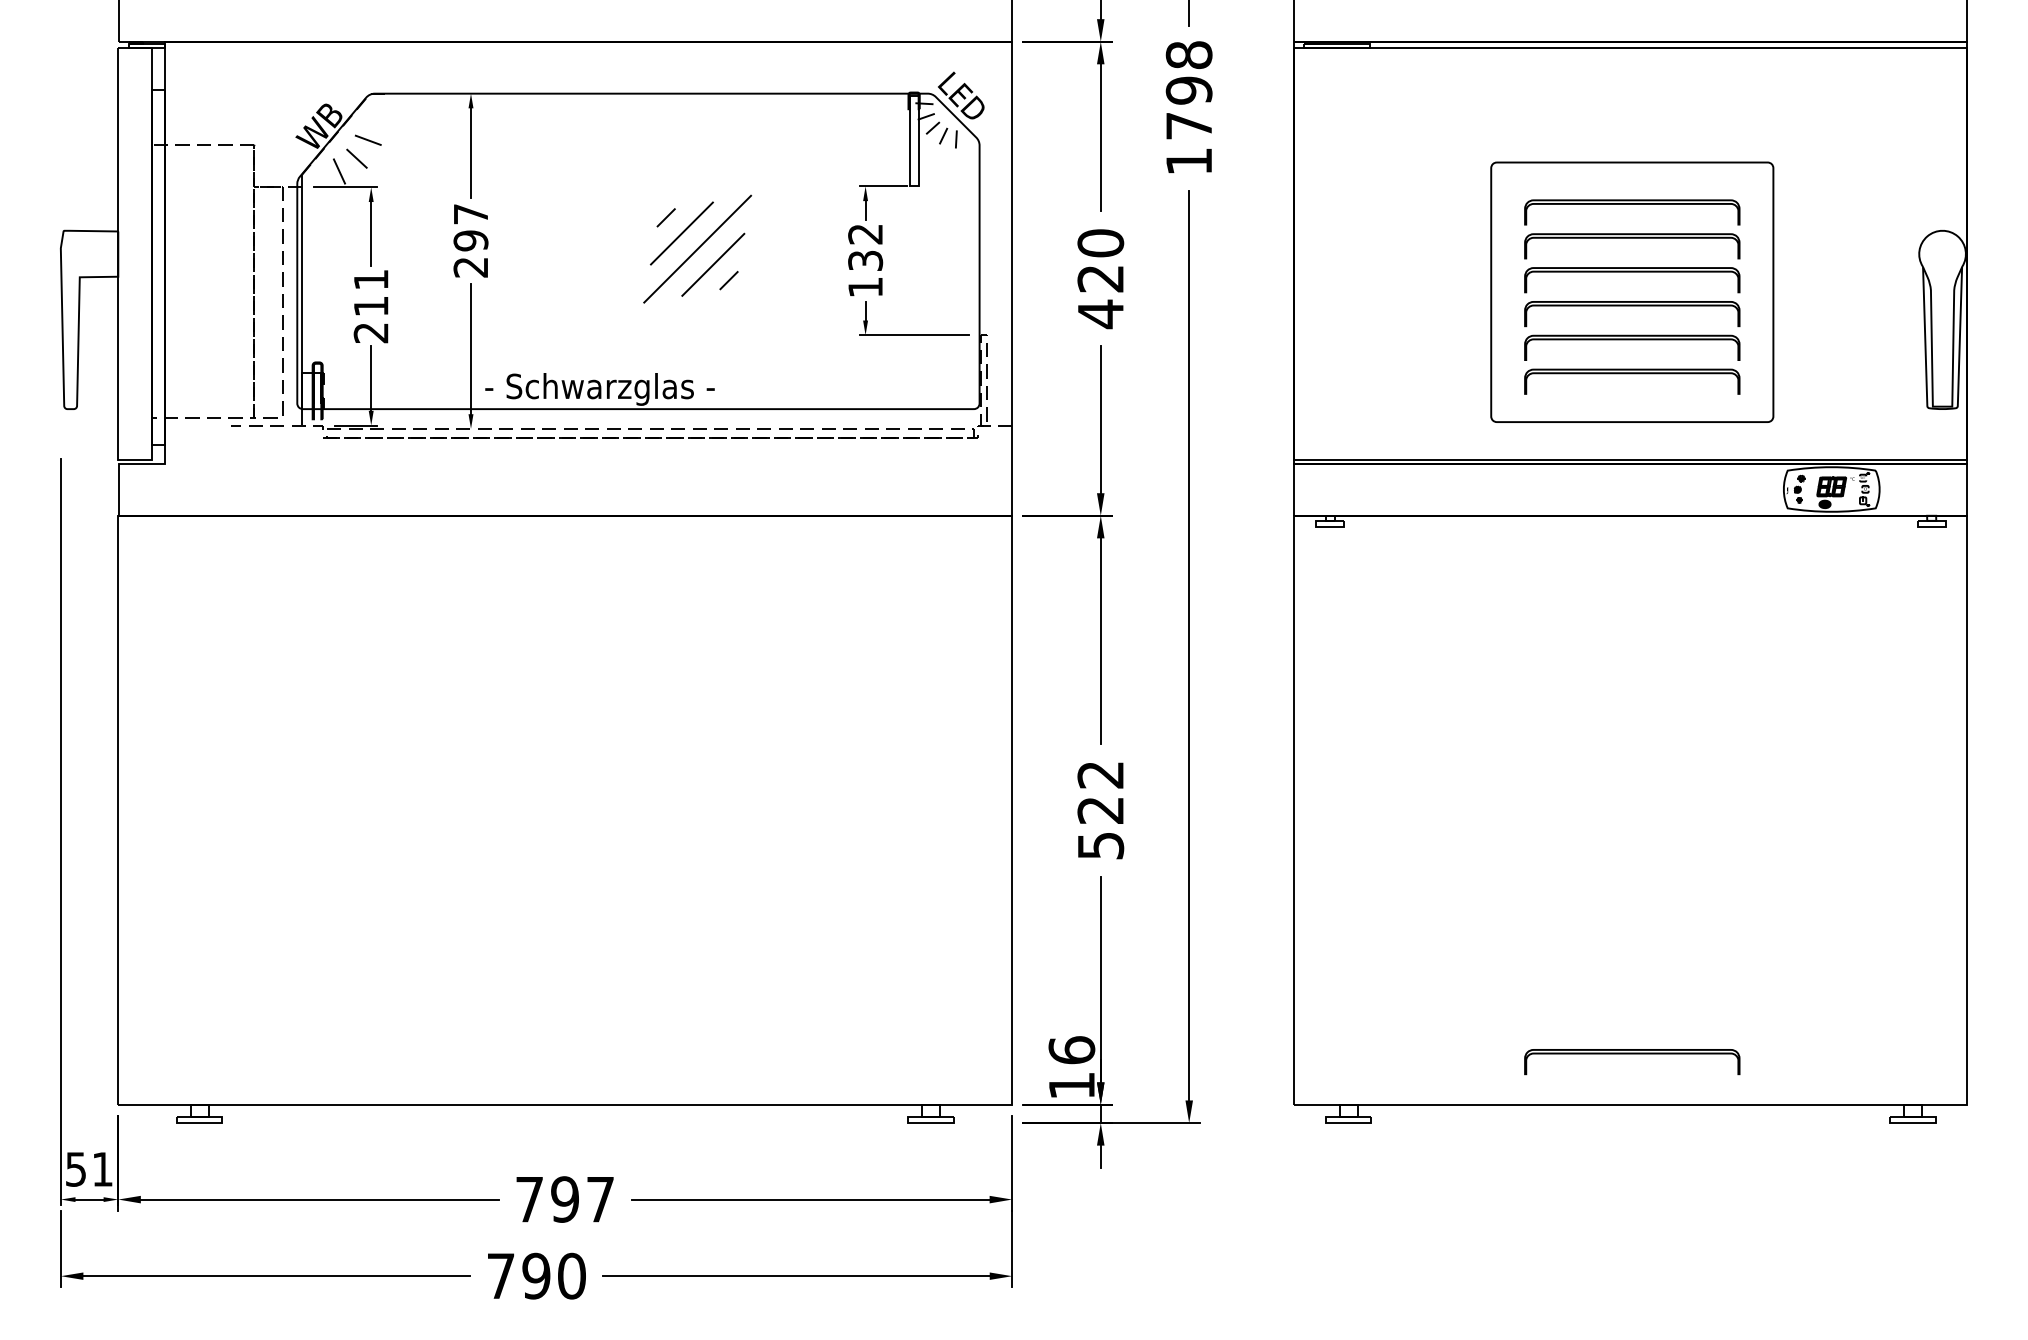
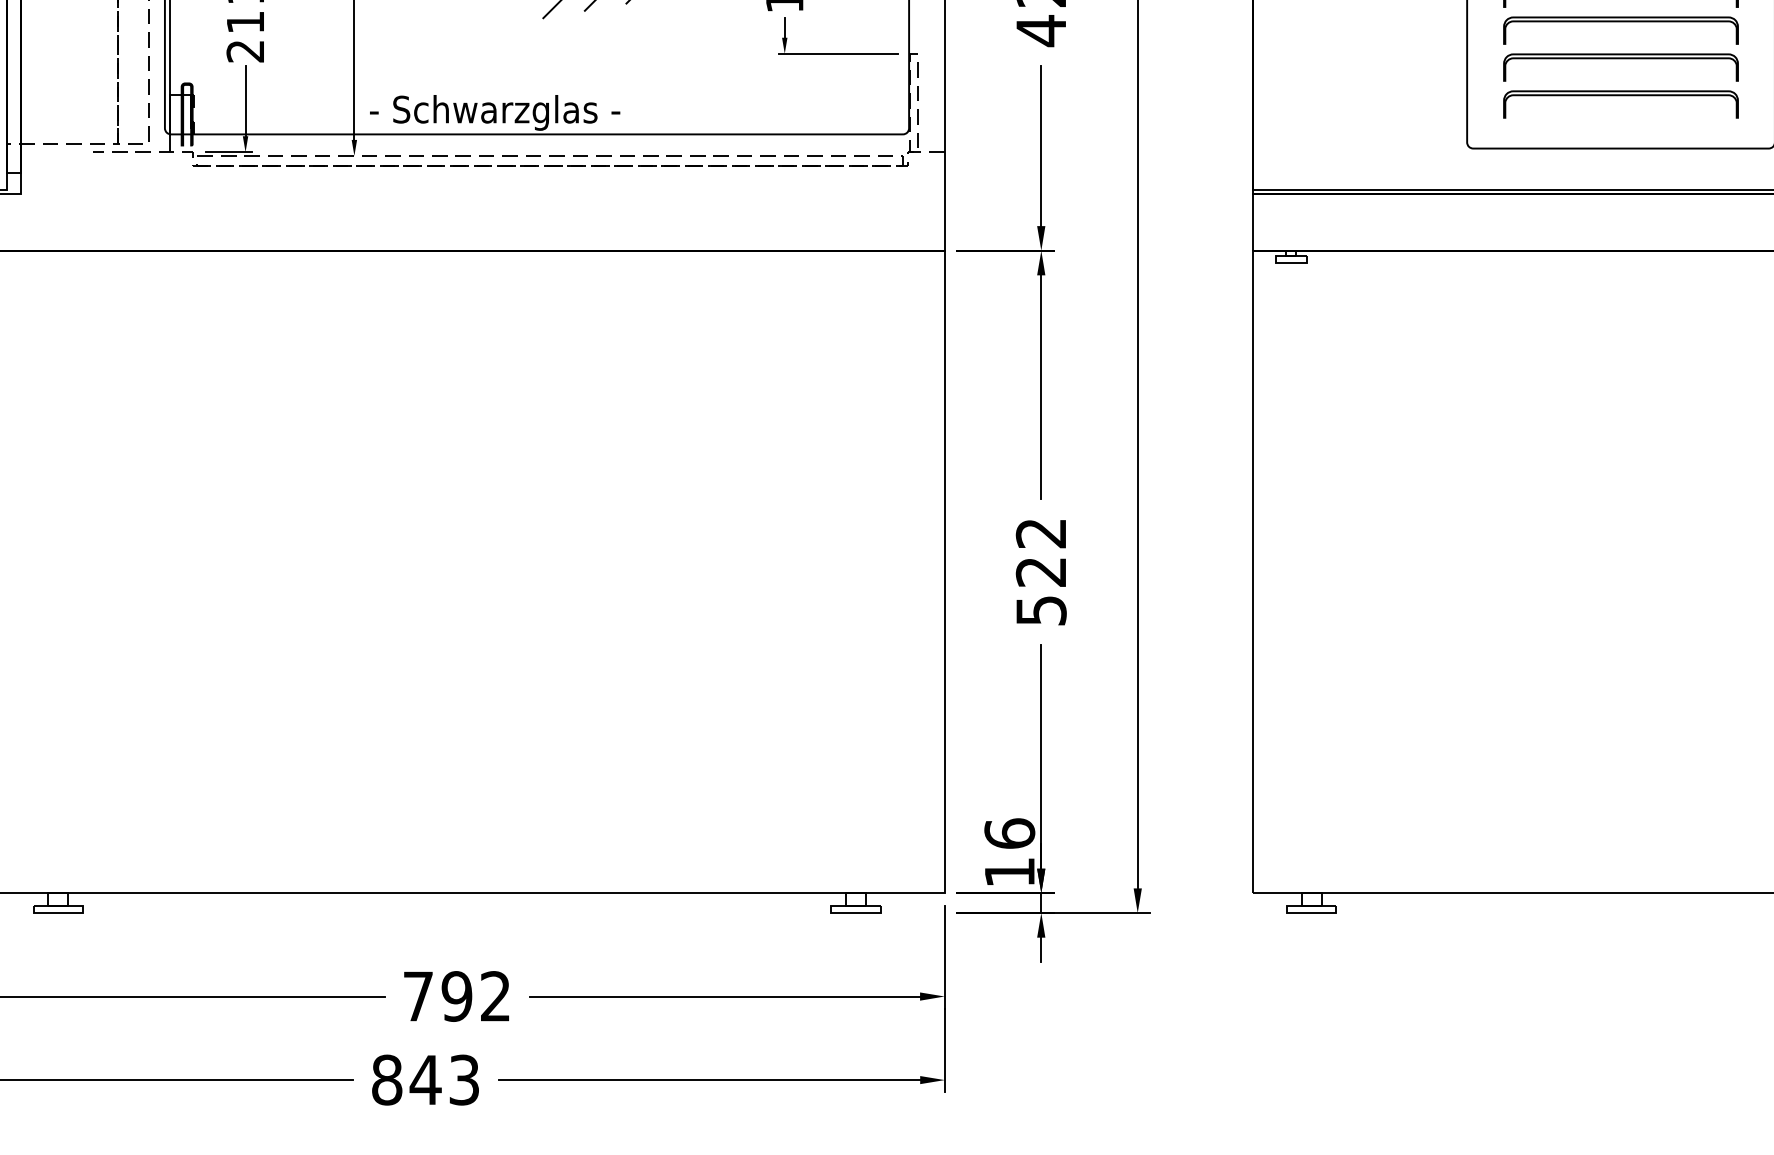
part: (1632, 1054) -> (1621, 838), removed
text: (600, 1199) -> (495, 996), 797 -> 792
text: (536, 1275) -> (425, 1079), 790 -> 843

